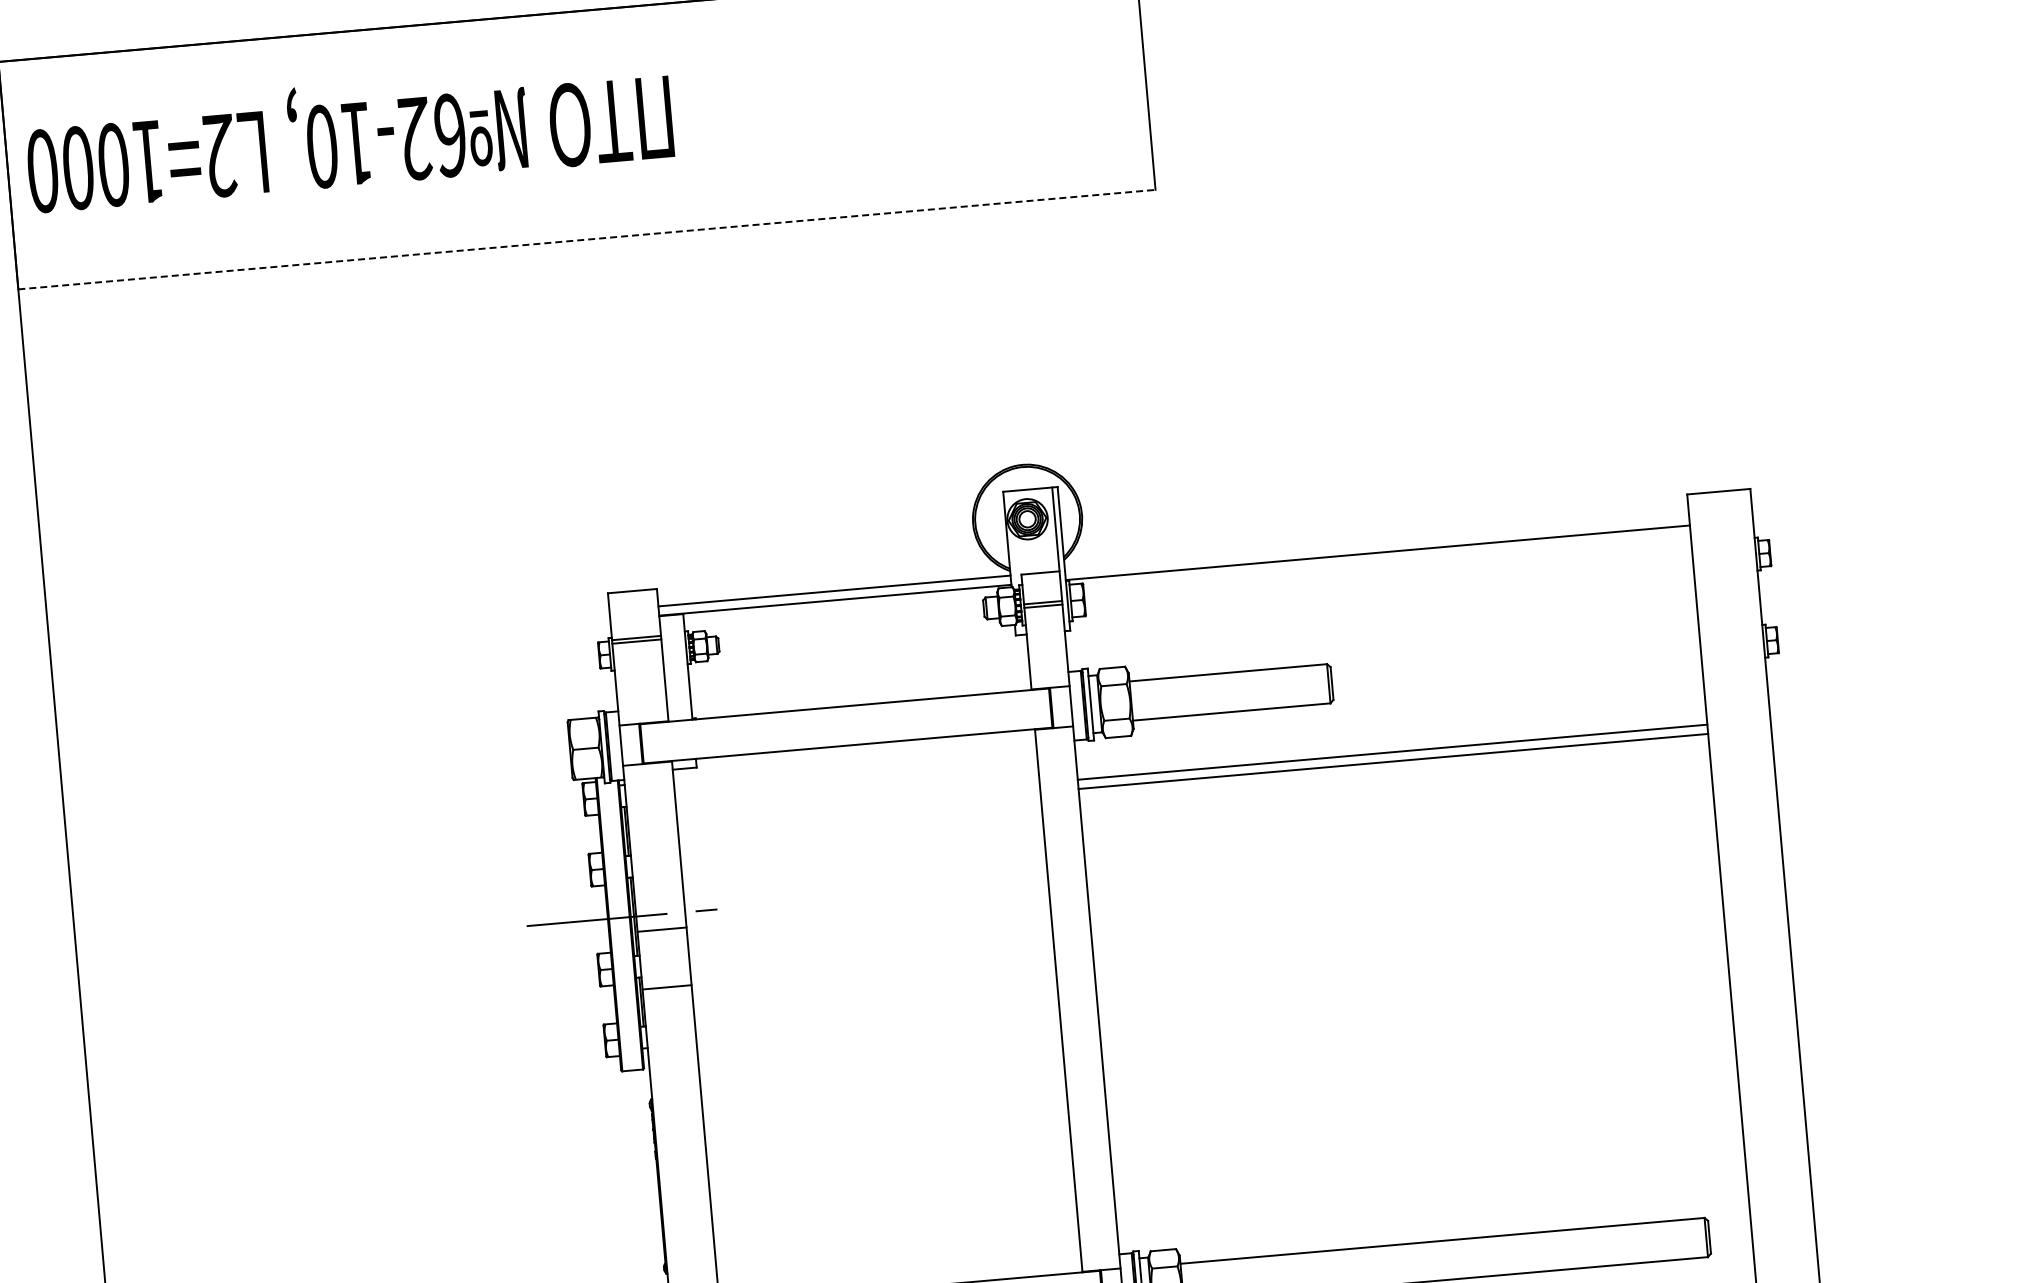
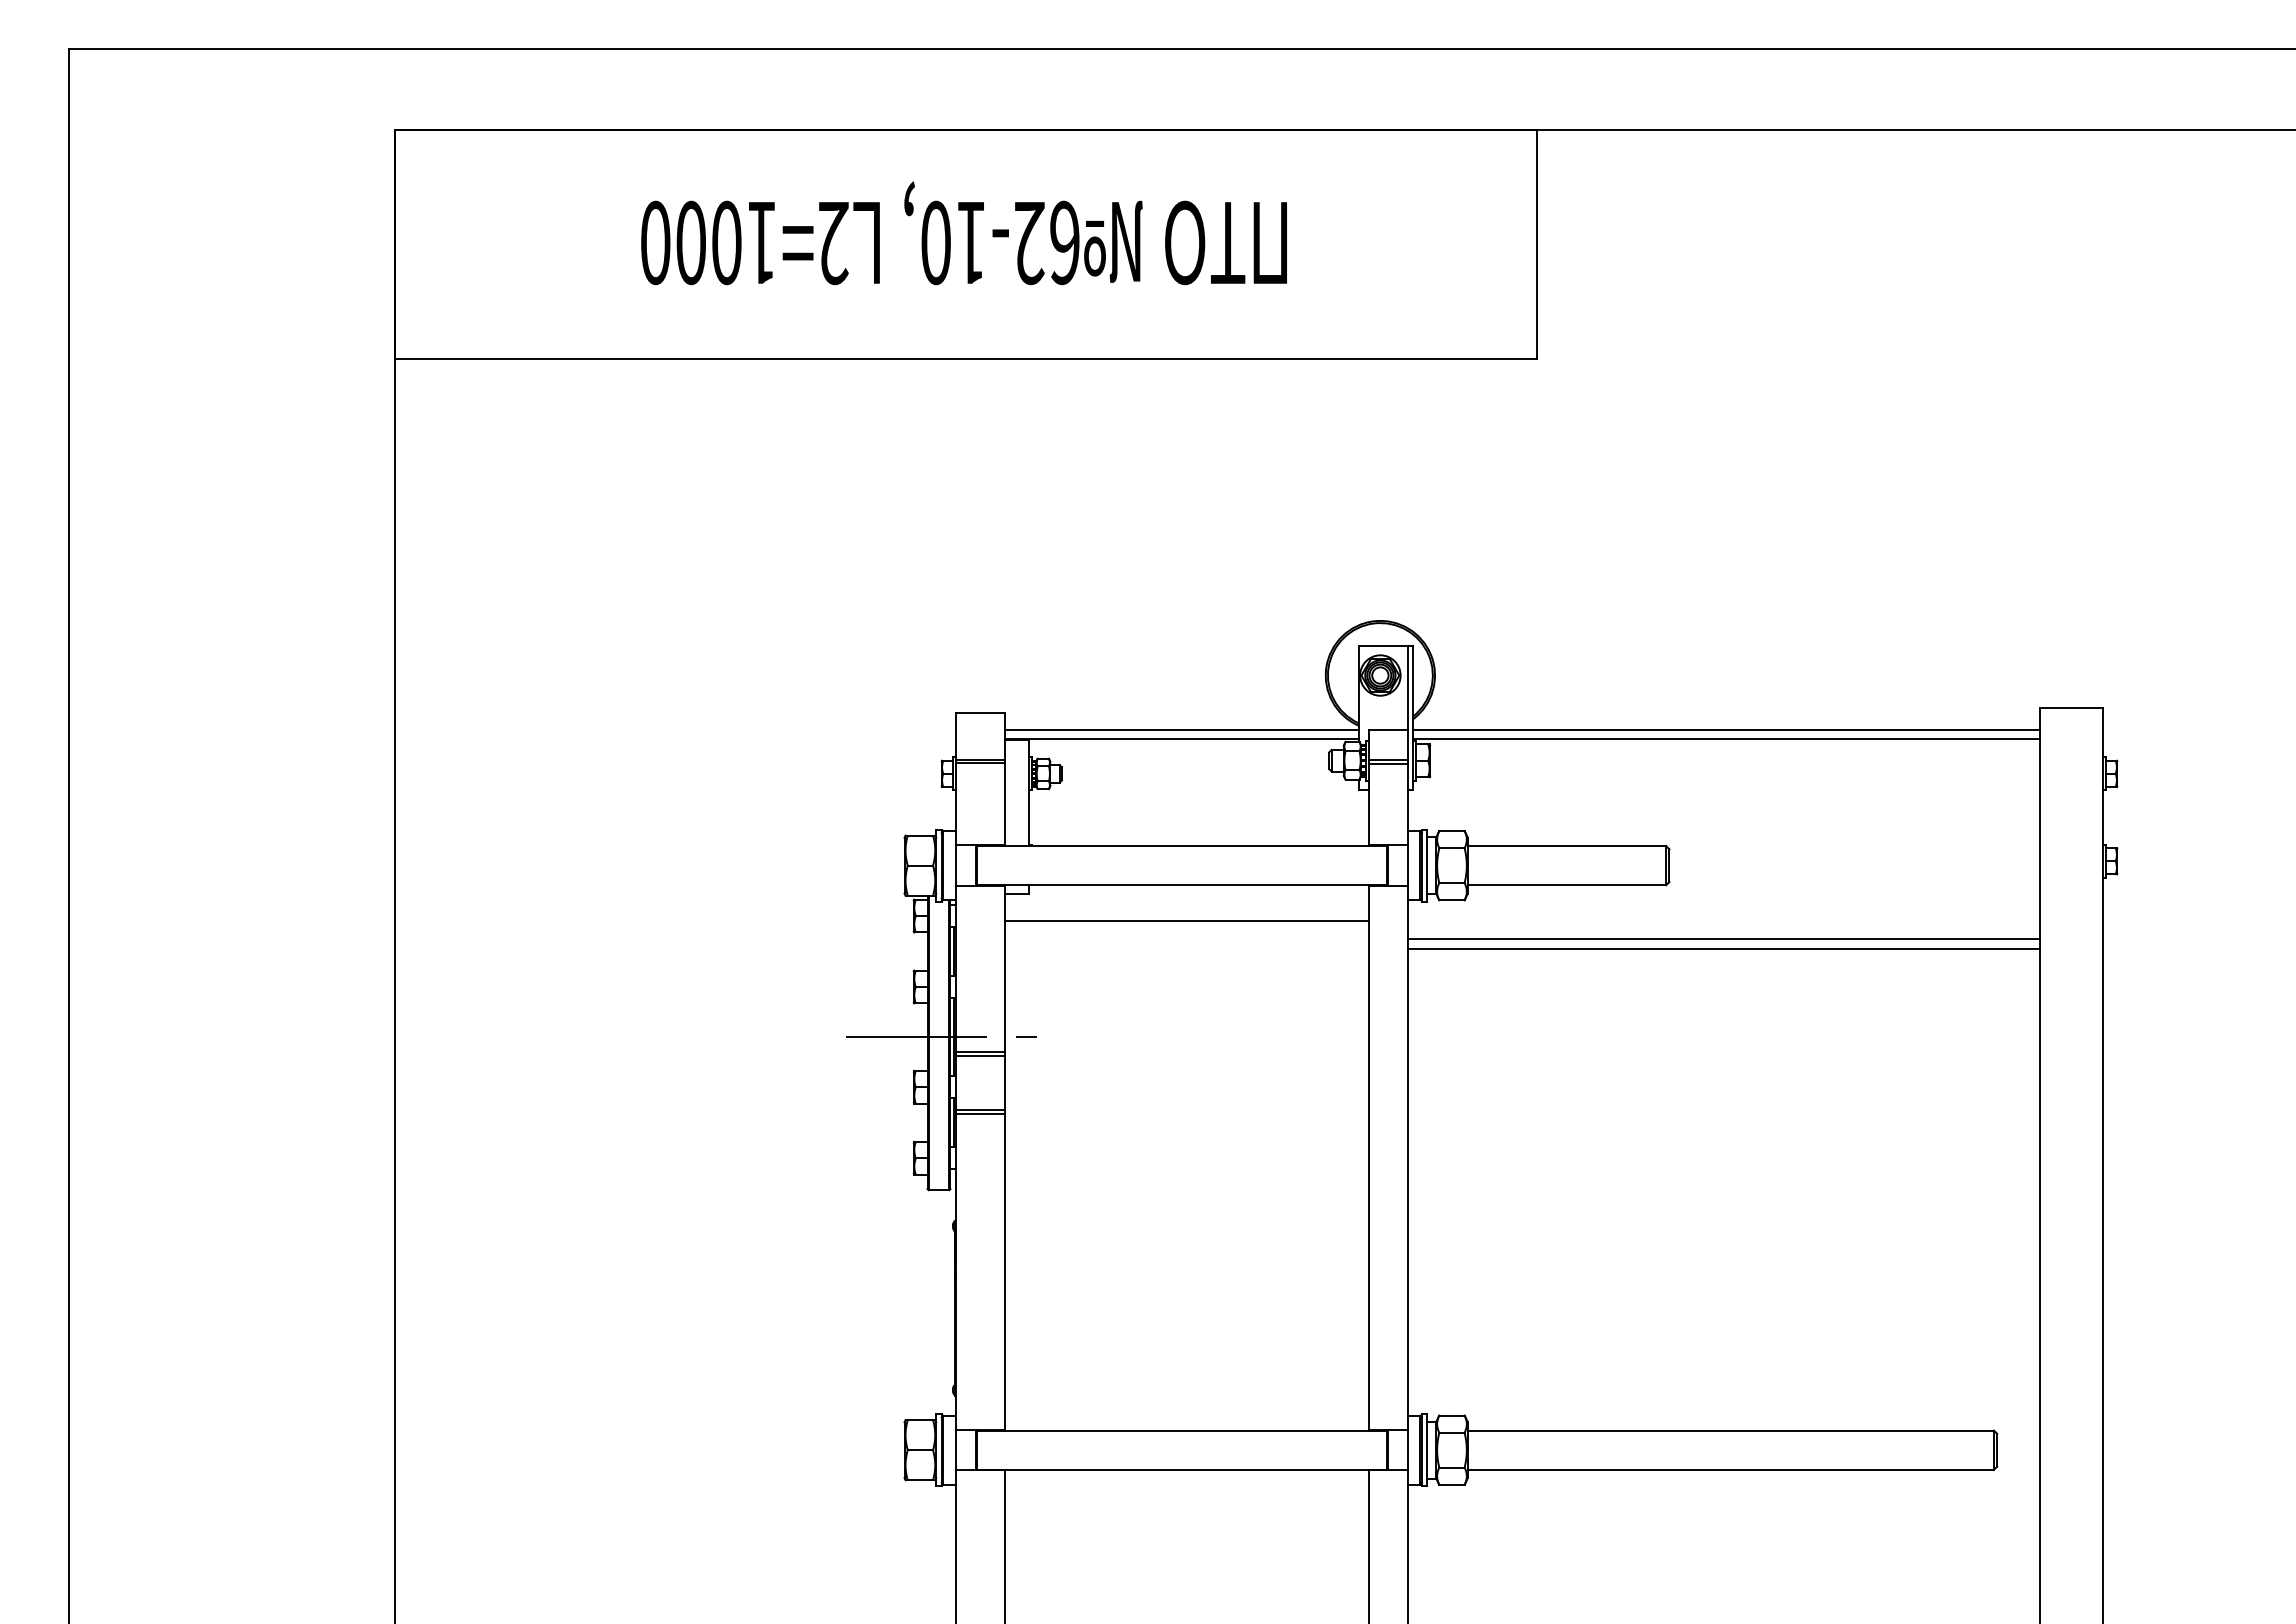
text: (348, 134) -> (963, 233), moved
line: (586, 239) -> (965, 358), dashed -> solid
line: (1377, 543) -> (1726, 730), added
line: (856, 781) -> (1187, 921), added
line: (662, 932) -> (980, 1055), added
line: (667, 990) -> (980, 1113), added

